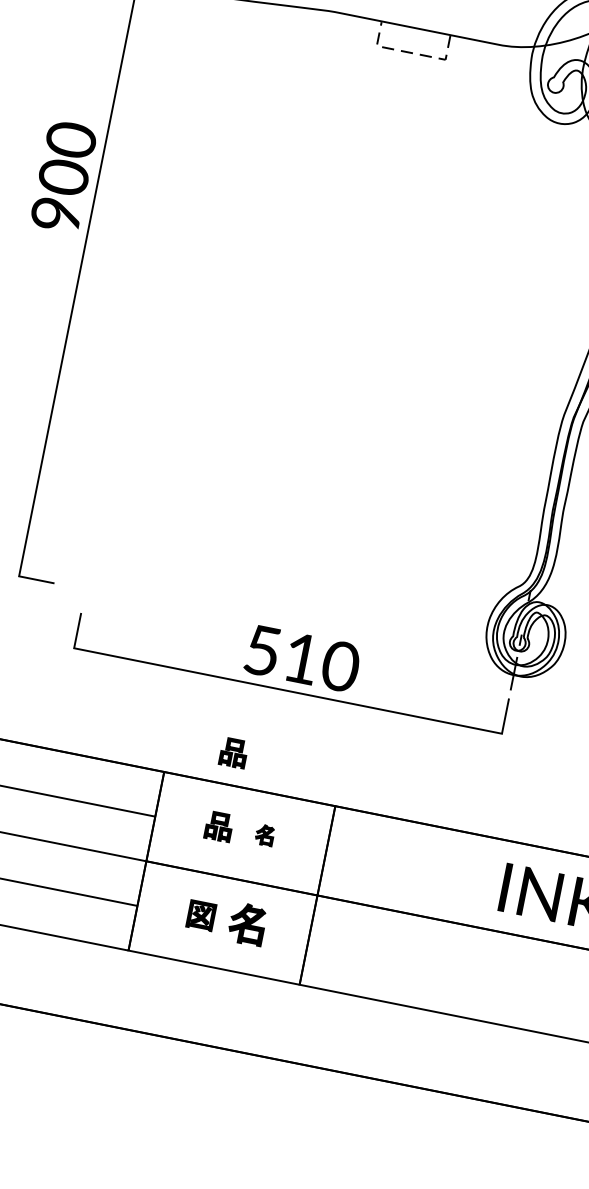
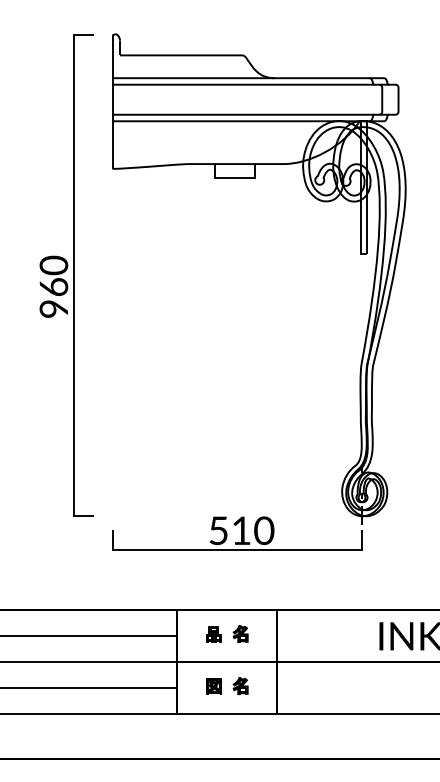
line: (410, 52) -> (234, 178), dashed -> solid
text: (63, 175) -> (53, 286), 900 -> 960
part: (233, 753) -> (213, 591), removed
part: (264, 834) -> (240, 633), size x1.43
part: (246, 925) -> (240, 686), size x0.71

